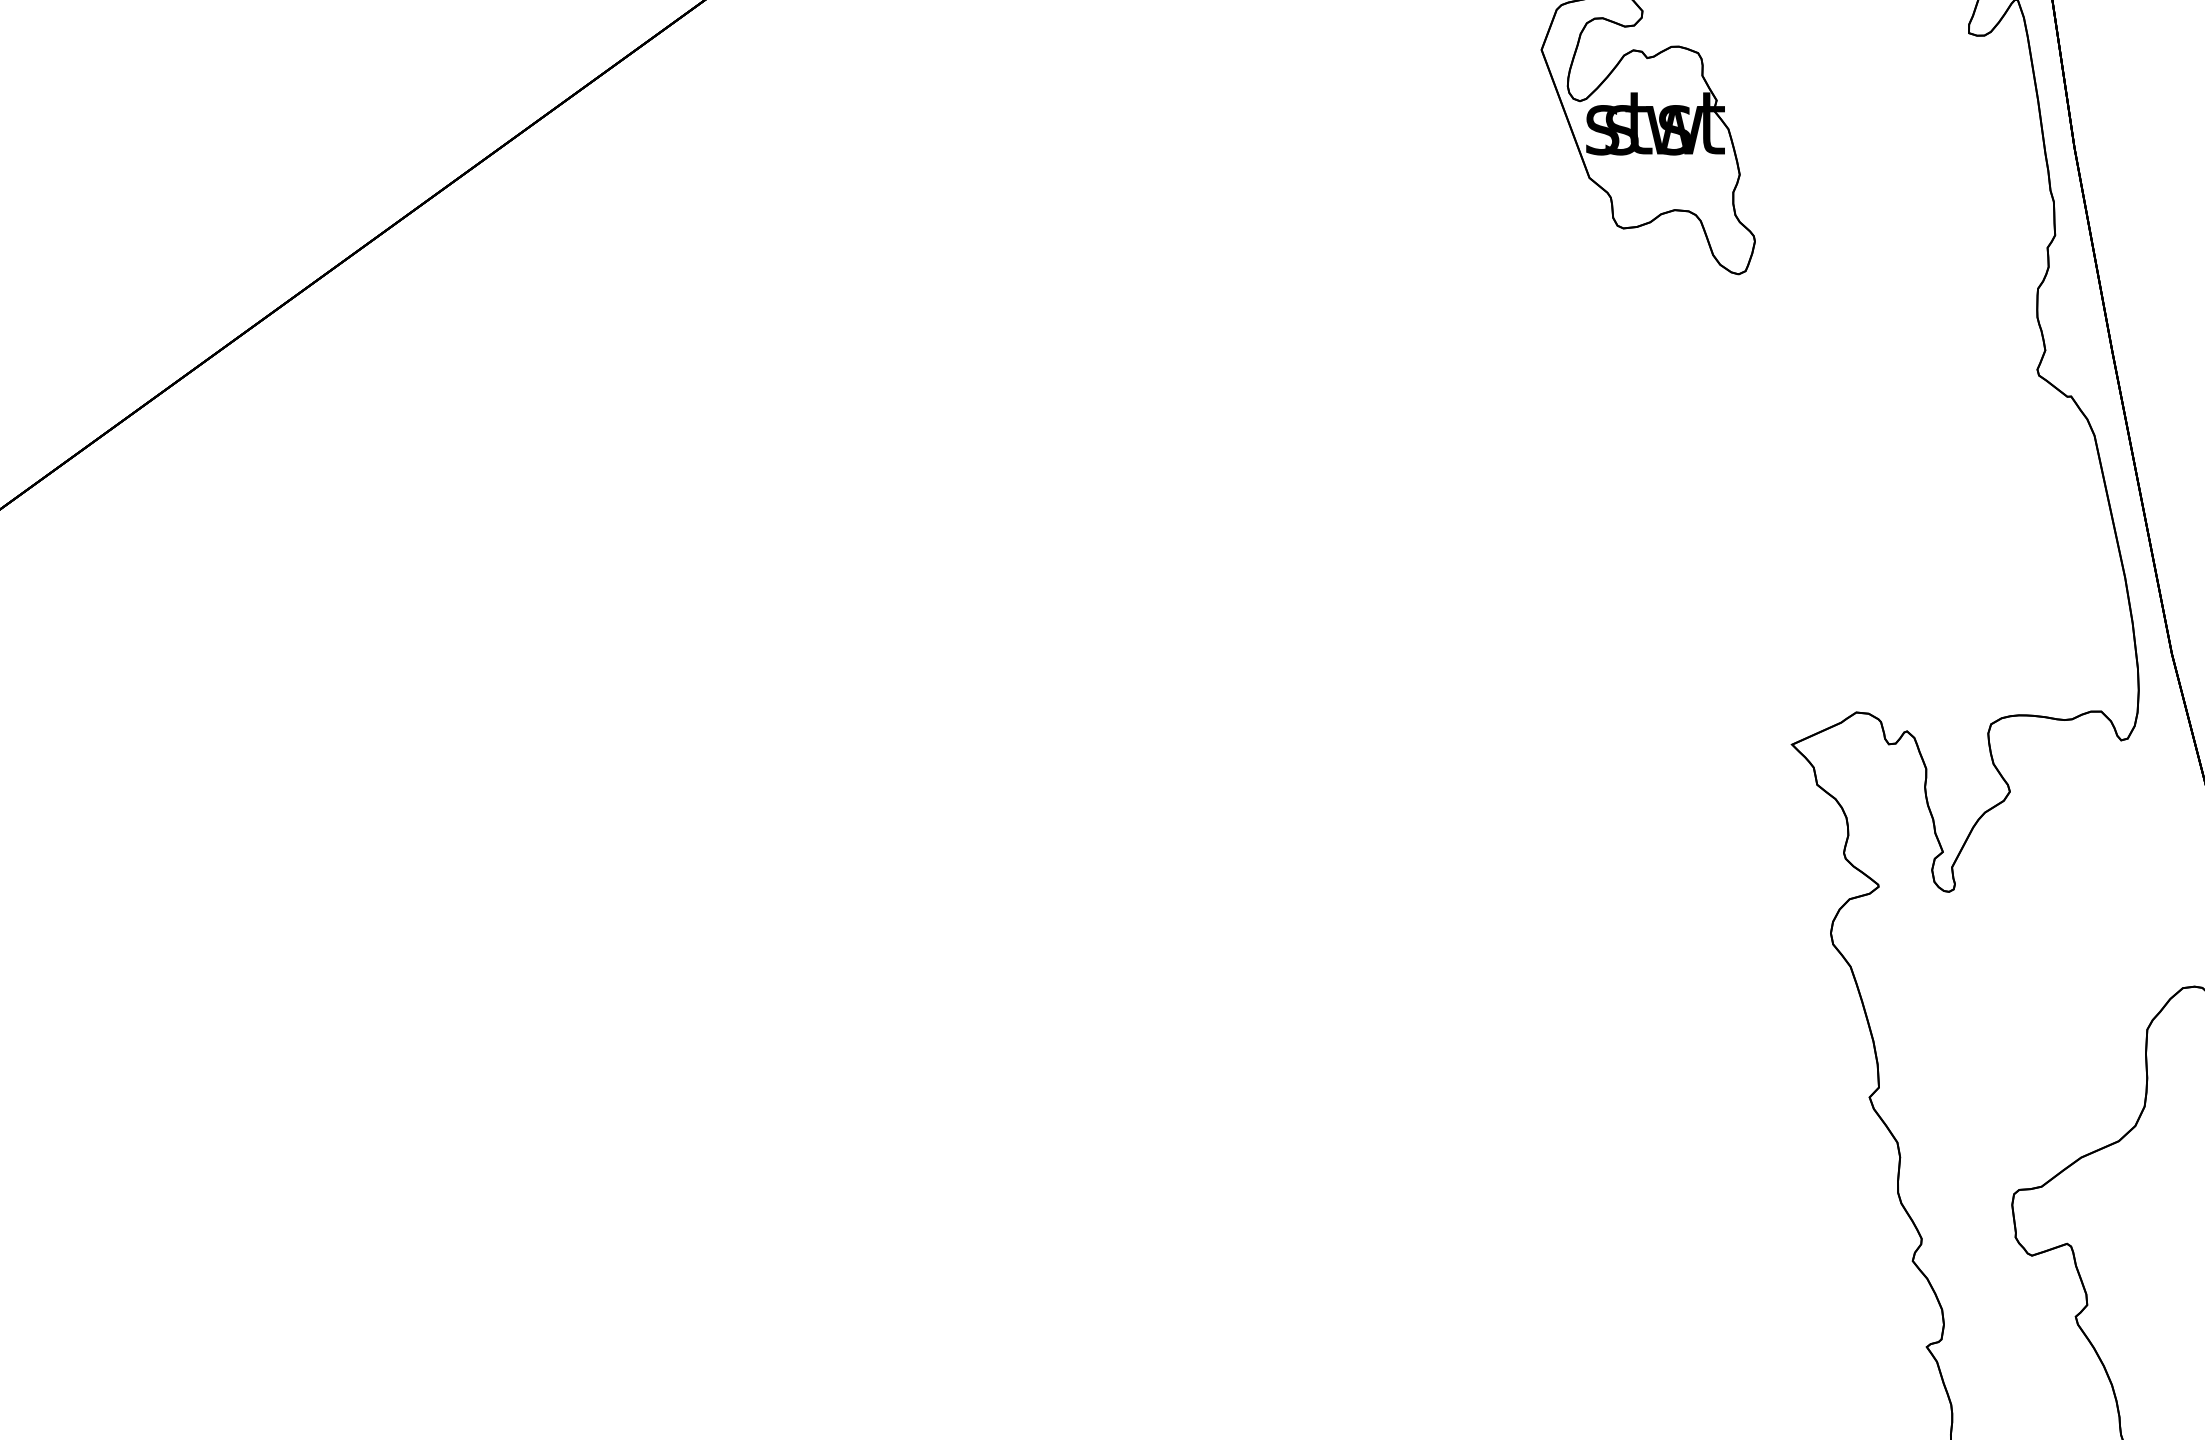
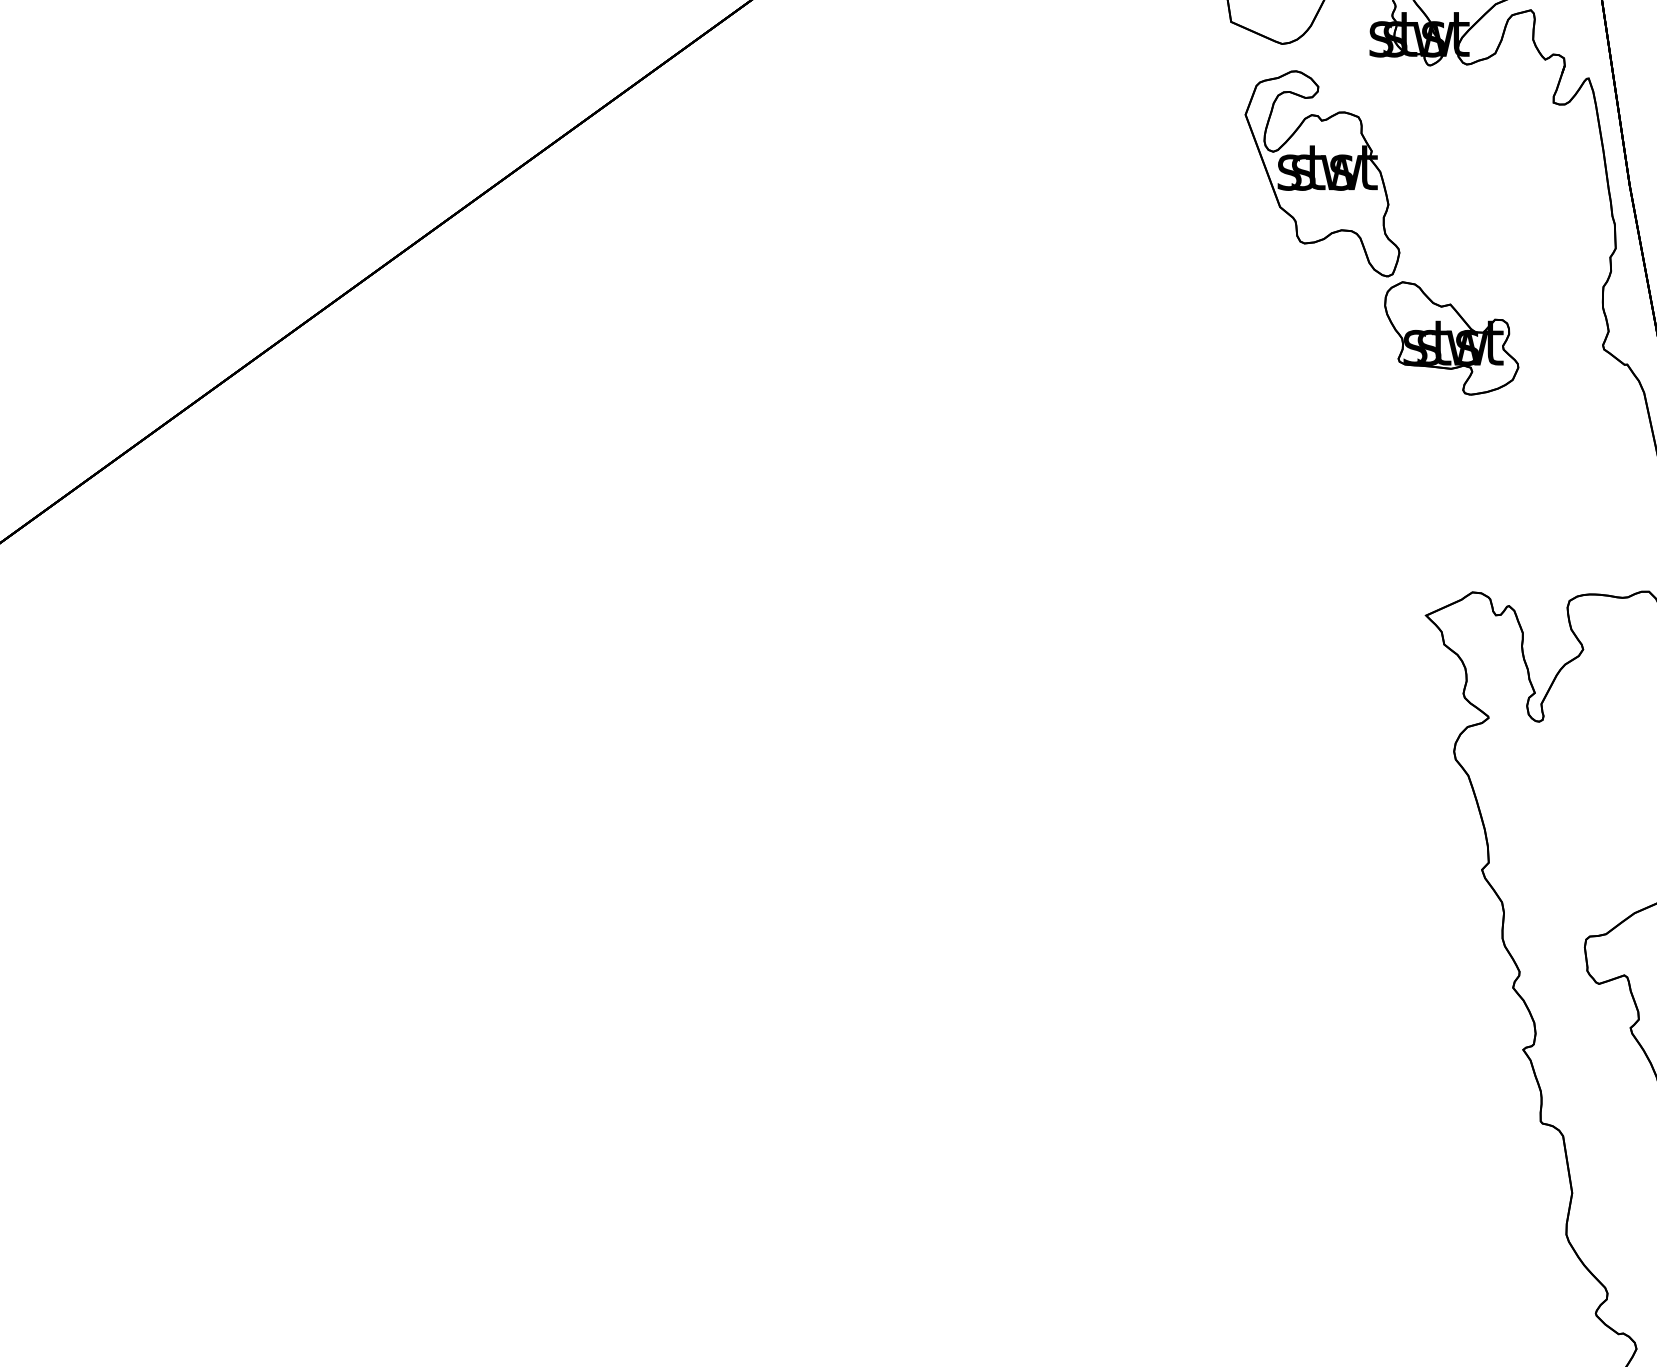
part: (1827, 360) -> (1451, 338), added

